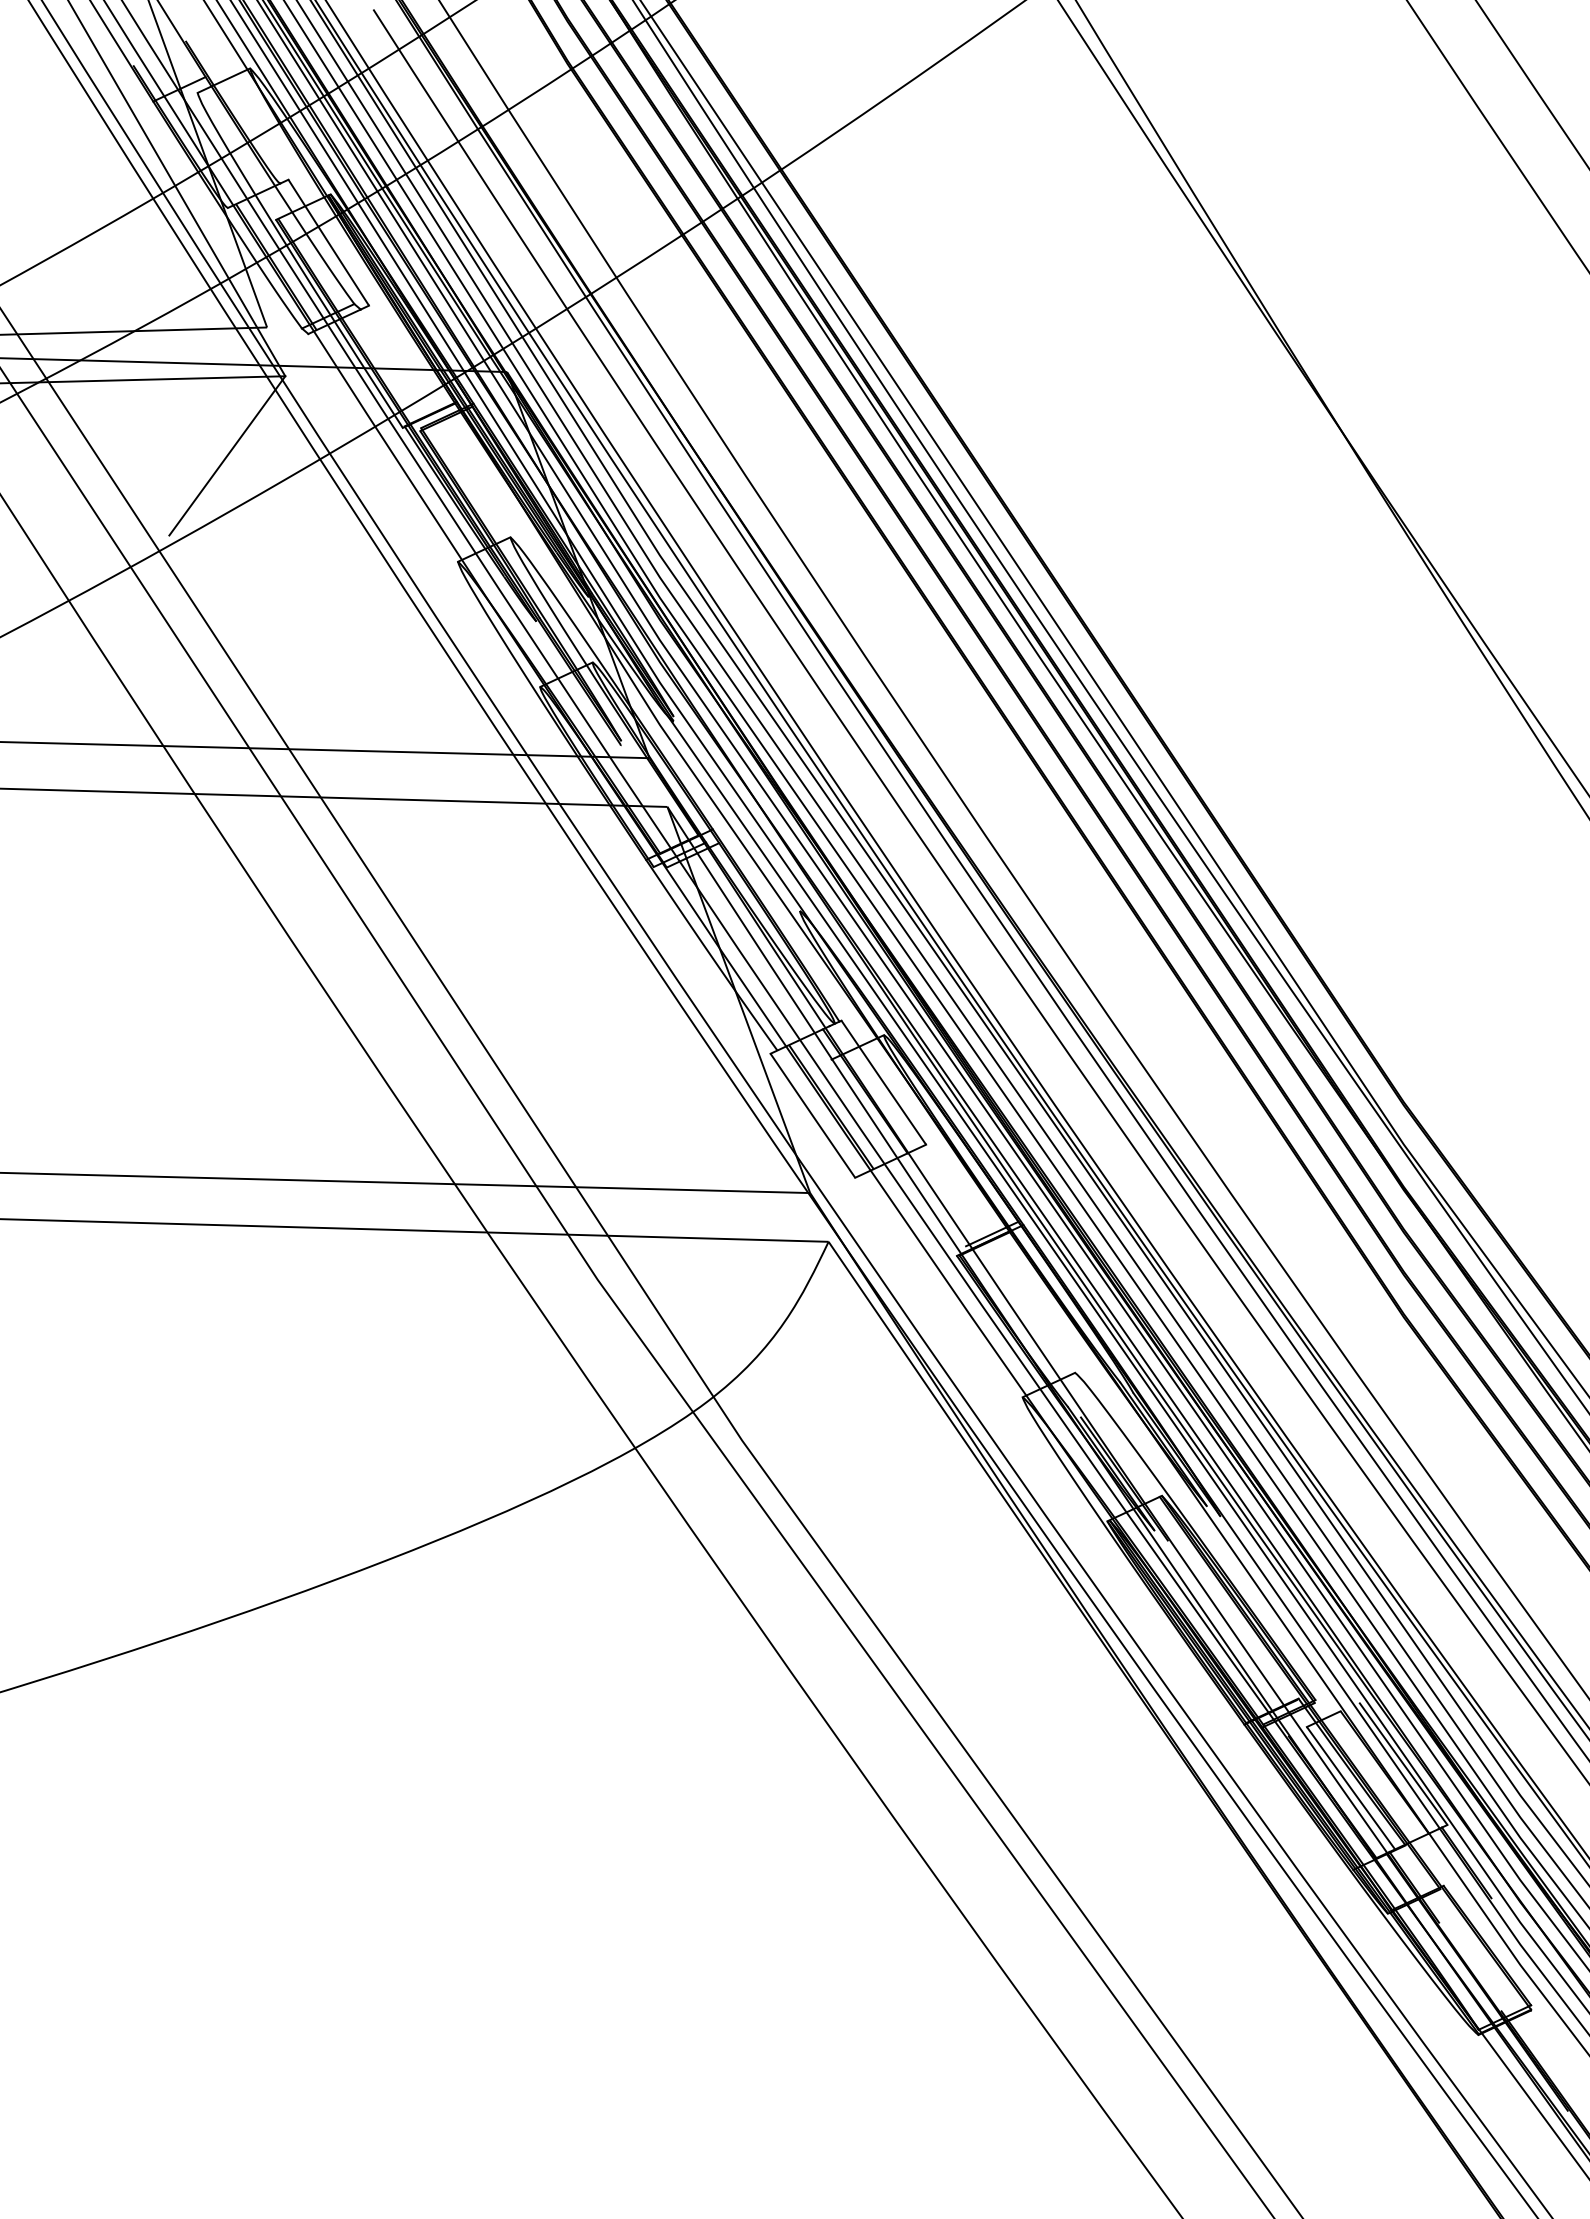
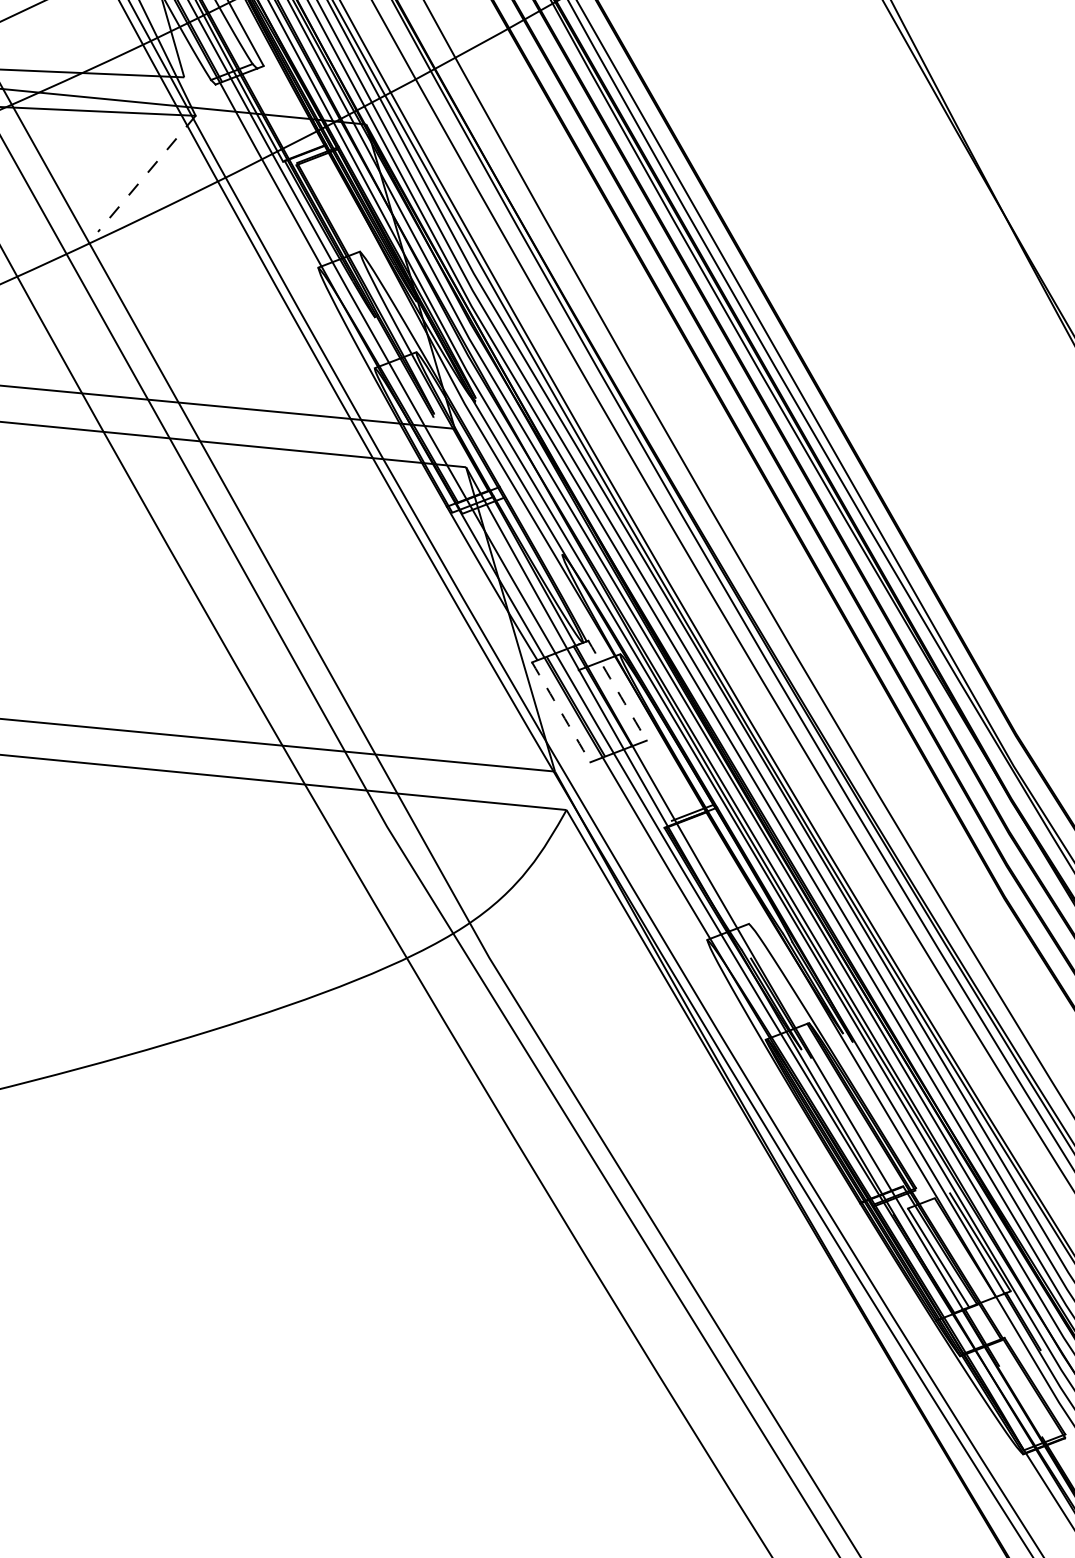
line: (227, 456) -> (146, 174), solid -> dashed
arc: (883, 1082) -> (617, 690), solid -> dashed
arc: (812, 1115) -> (560, 712), solid -> dashed

